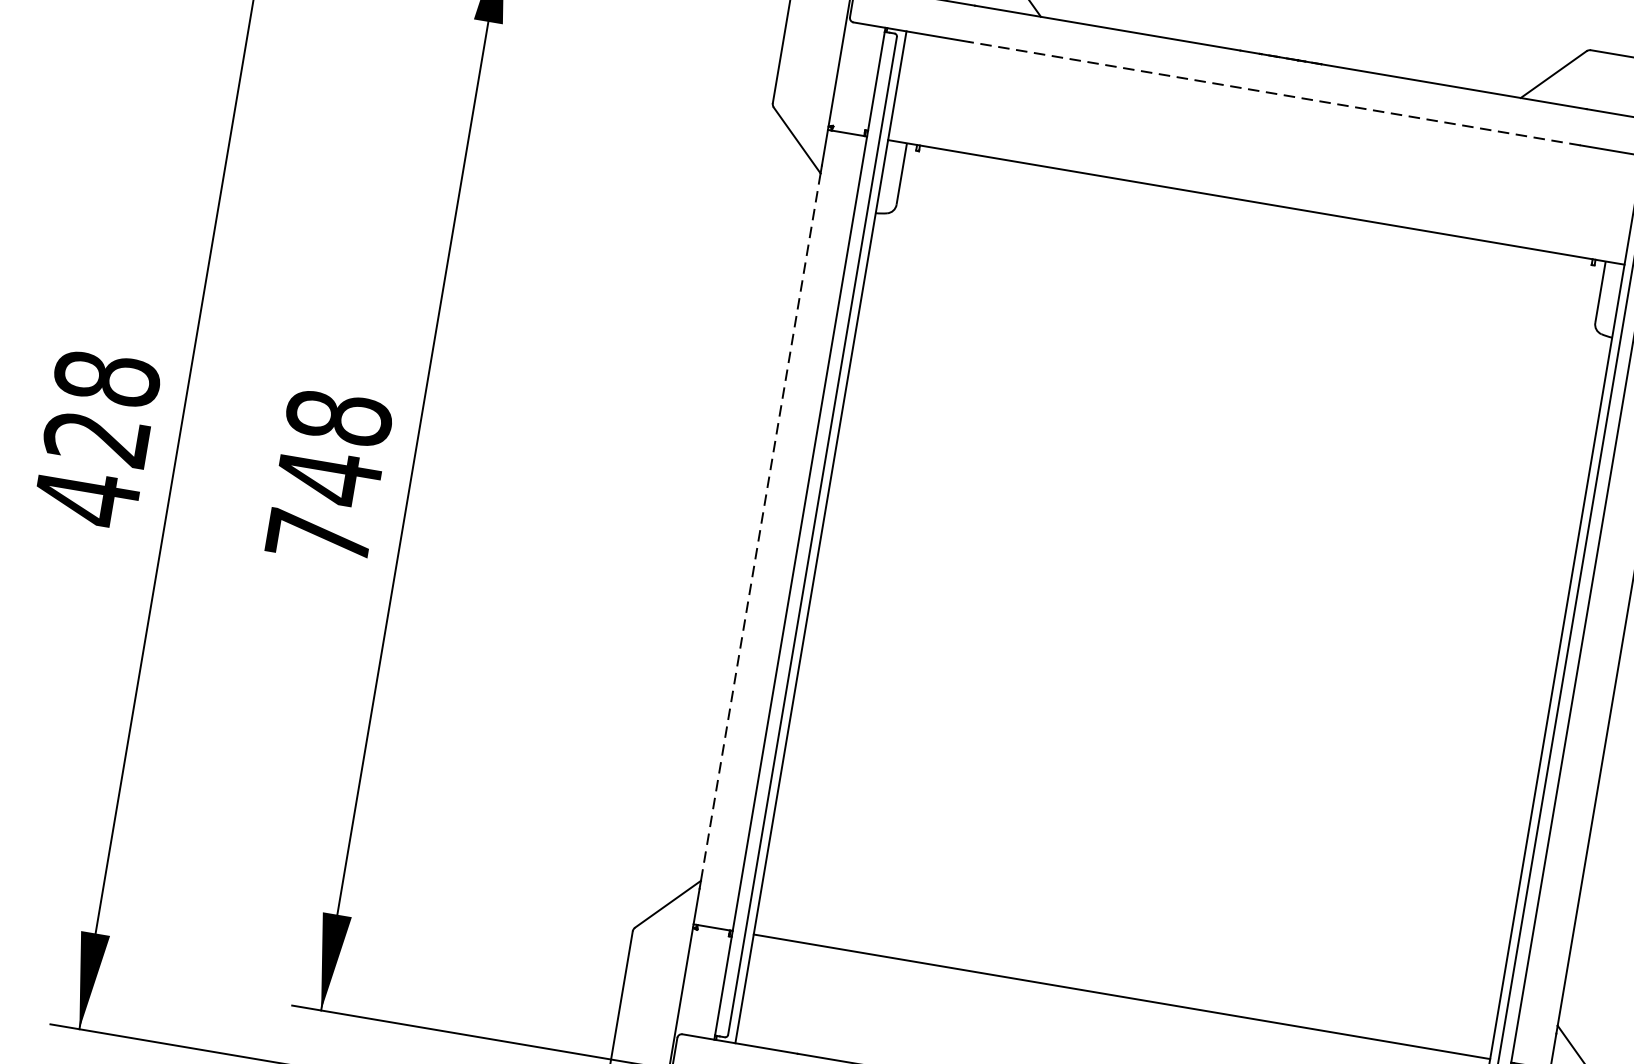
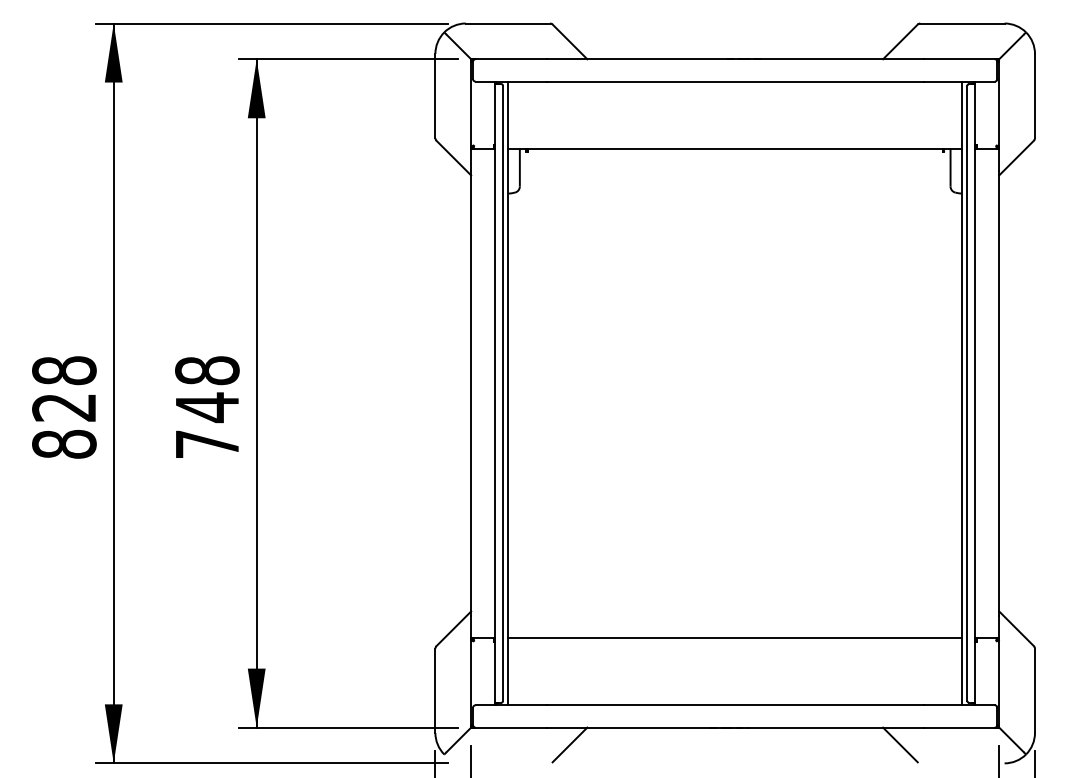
line: (1275, 93) -> (735, 81), dashed -> solid
text: (87, 498) -> (64, 444), 428 -> 828
line: (761, 527) -> (471, 393), dashed -> solid

